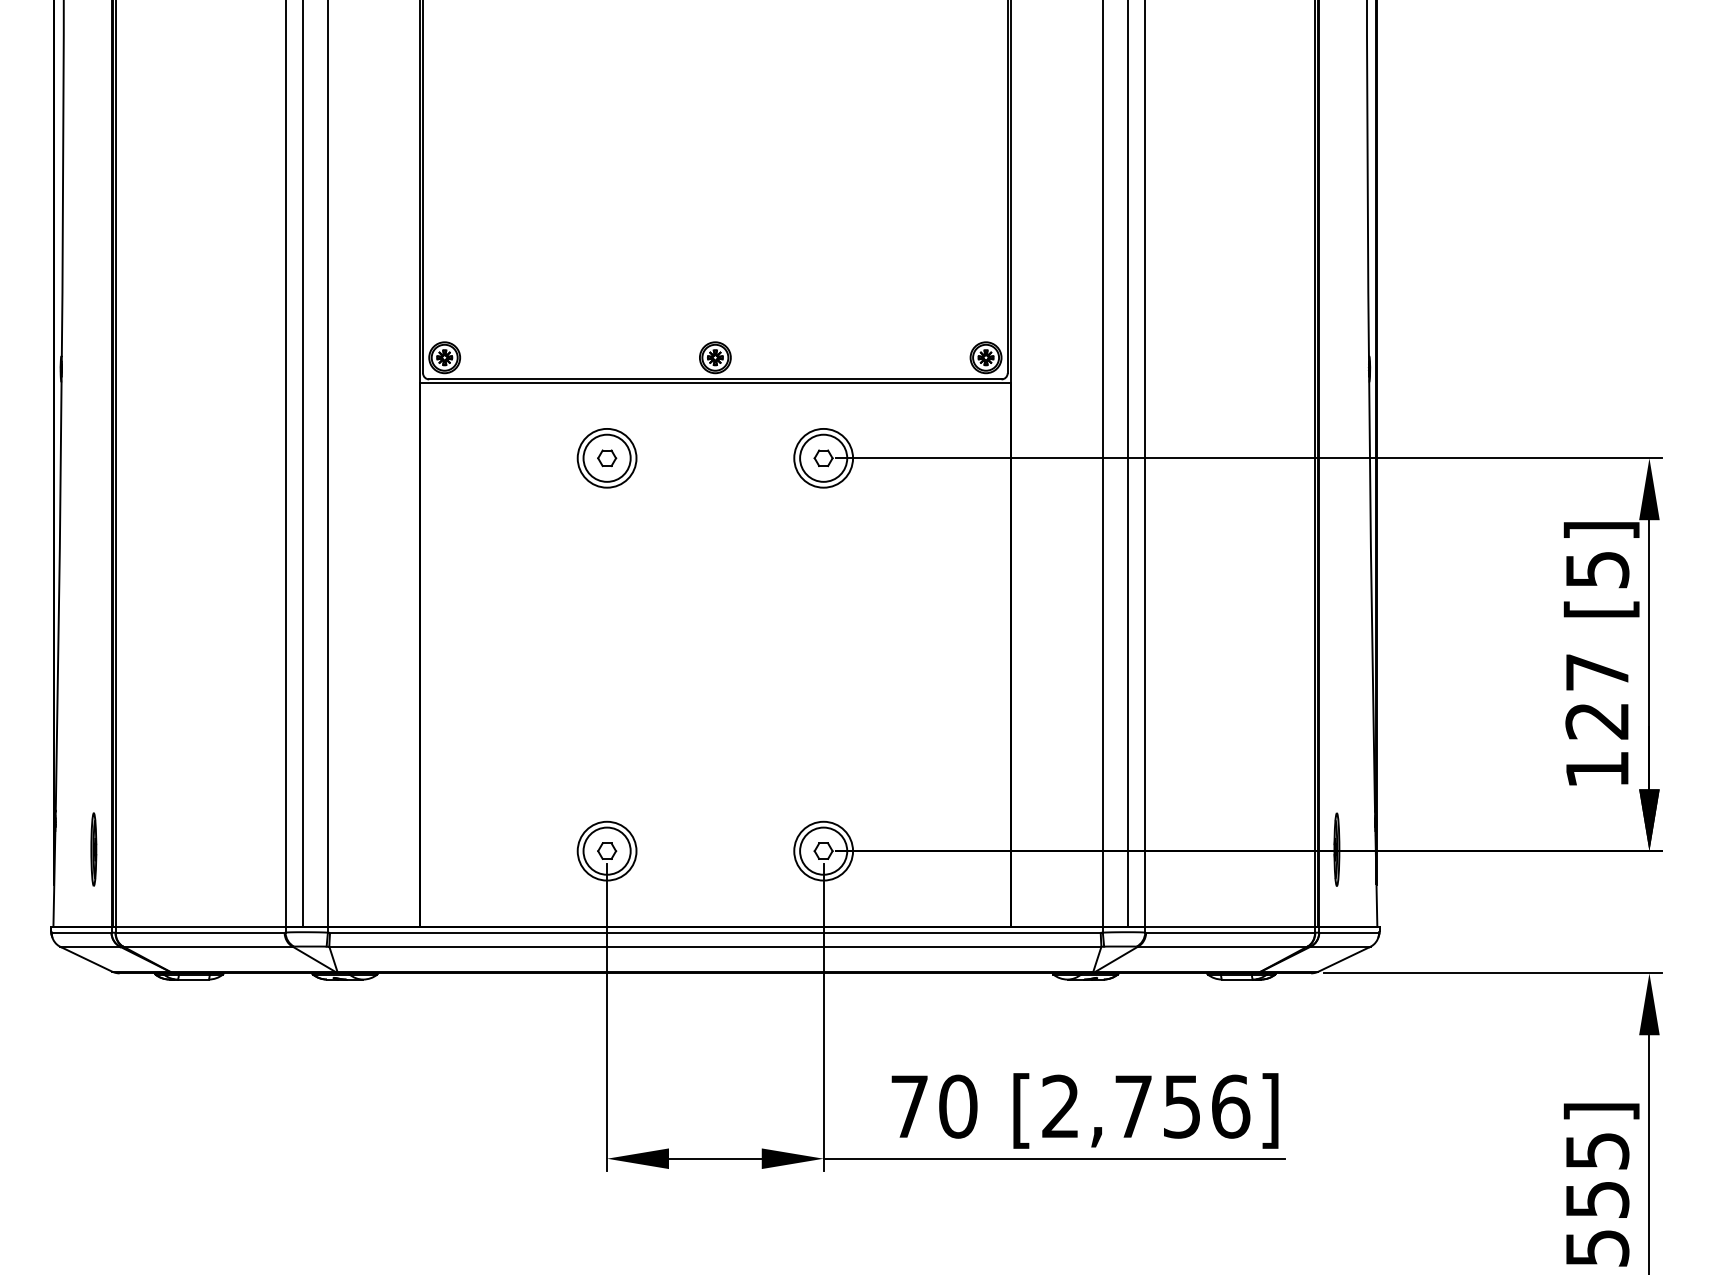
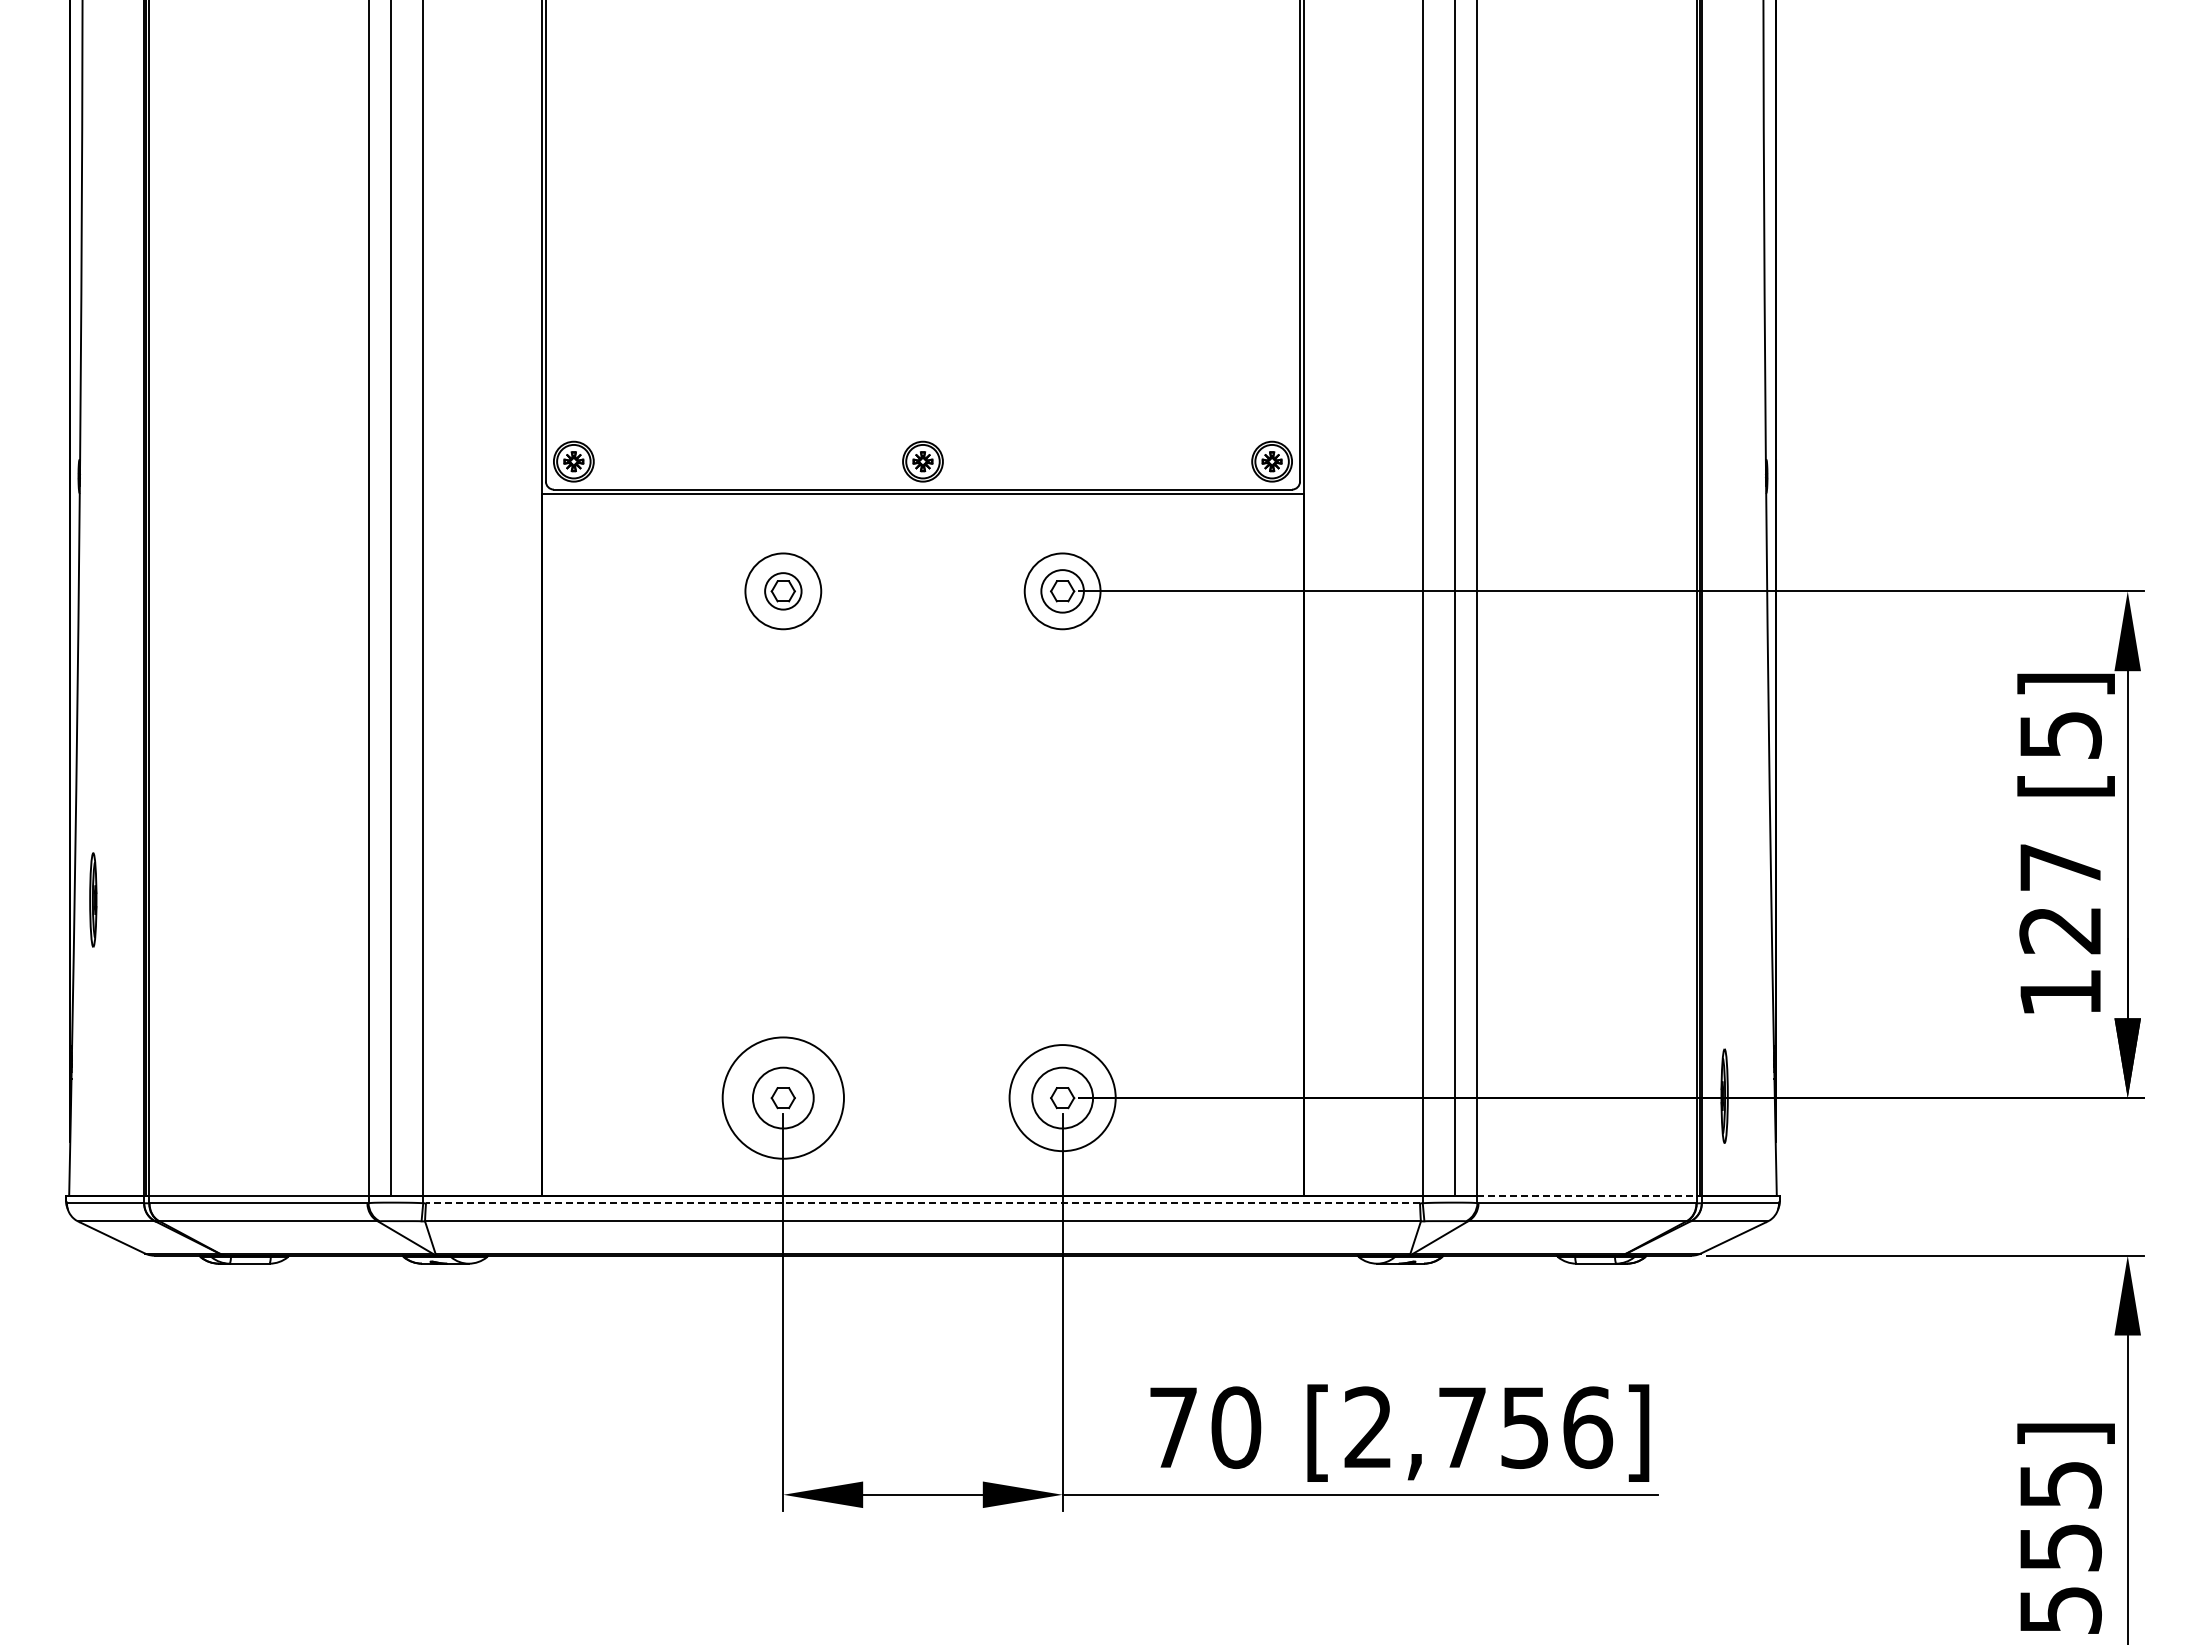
circle: (606, 457) -> (782, 590), size x0.6
circle: (823, 457) -> (1062, 590), size x0.7
part: (93, 849) -> (93, 899), moved
circle: (607, 851) -> (783, 1098), size x1.6
circle: (823, 851) -> (1062, 1098), size x1.4
line: (1230, 926) -> (1587, 1195), solid -> dashed
line: (715, 932) -> (922, 1203), solid -> dashed

